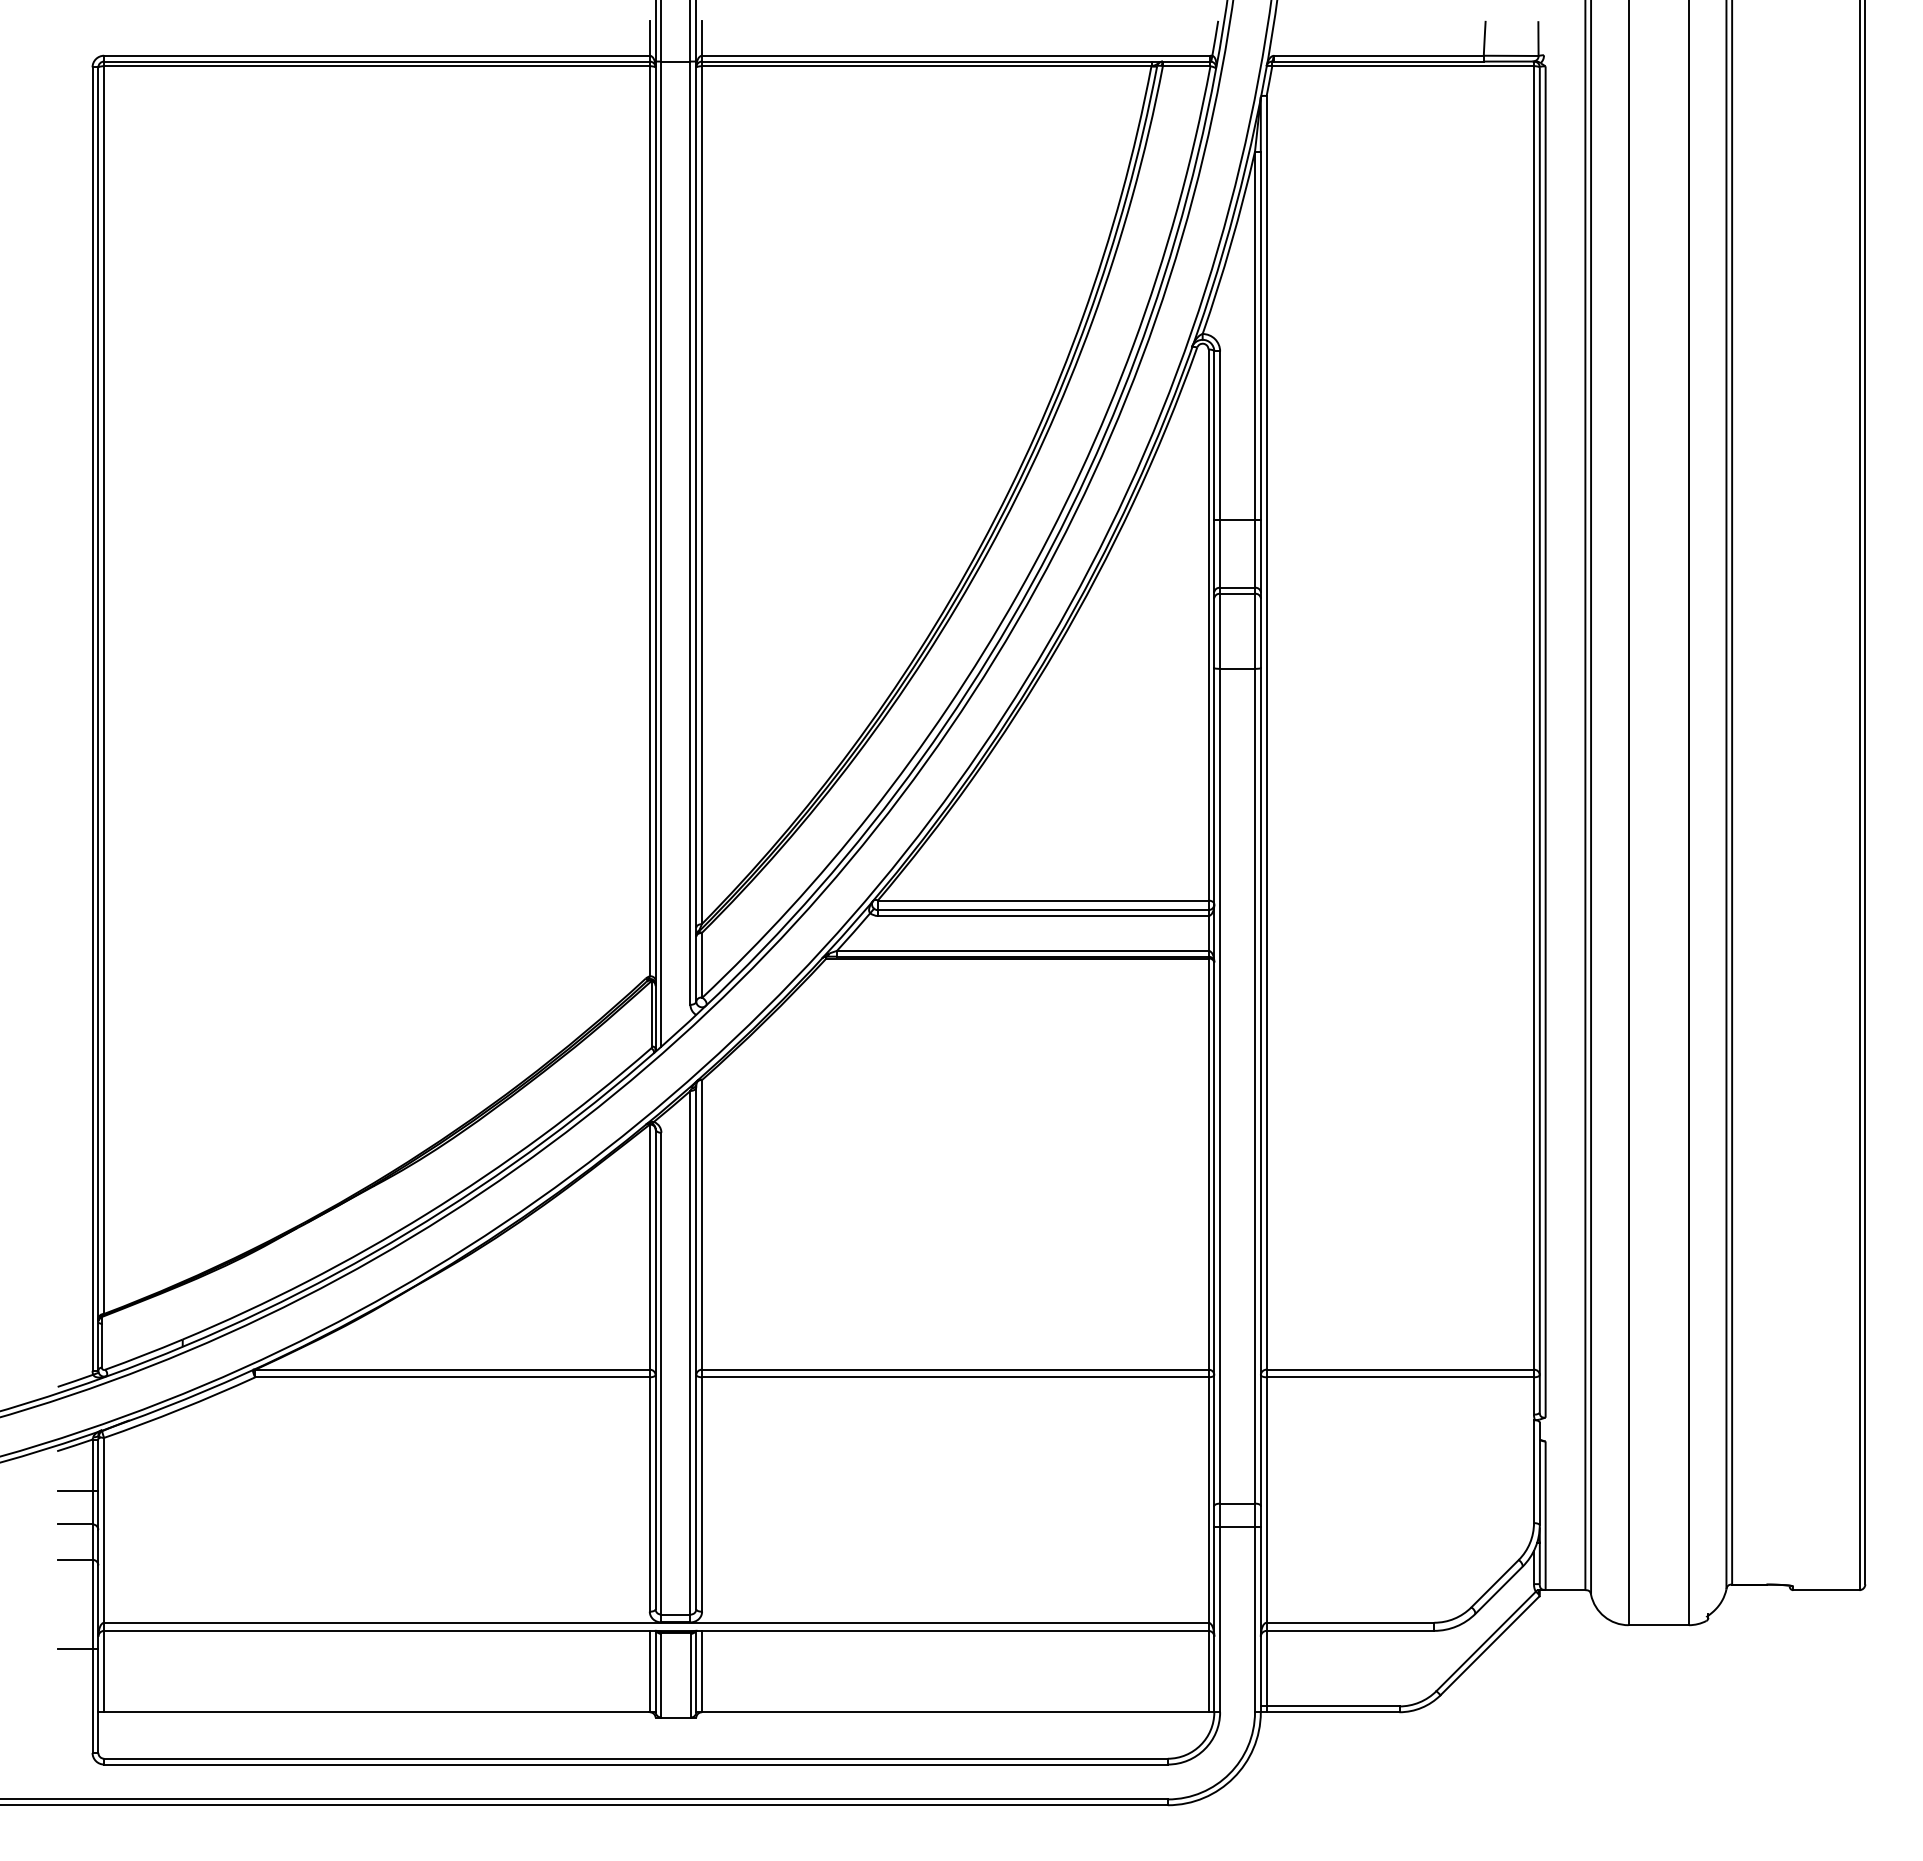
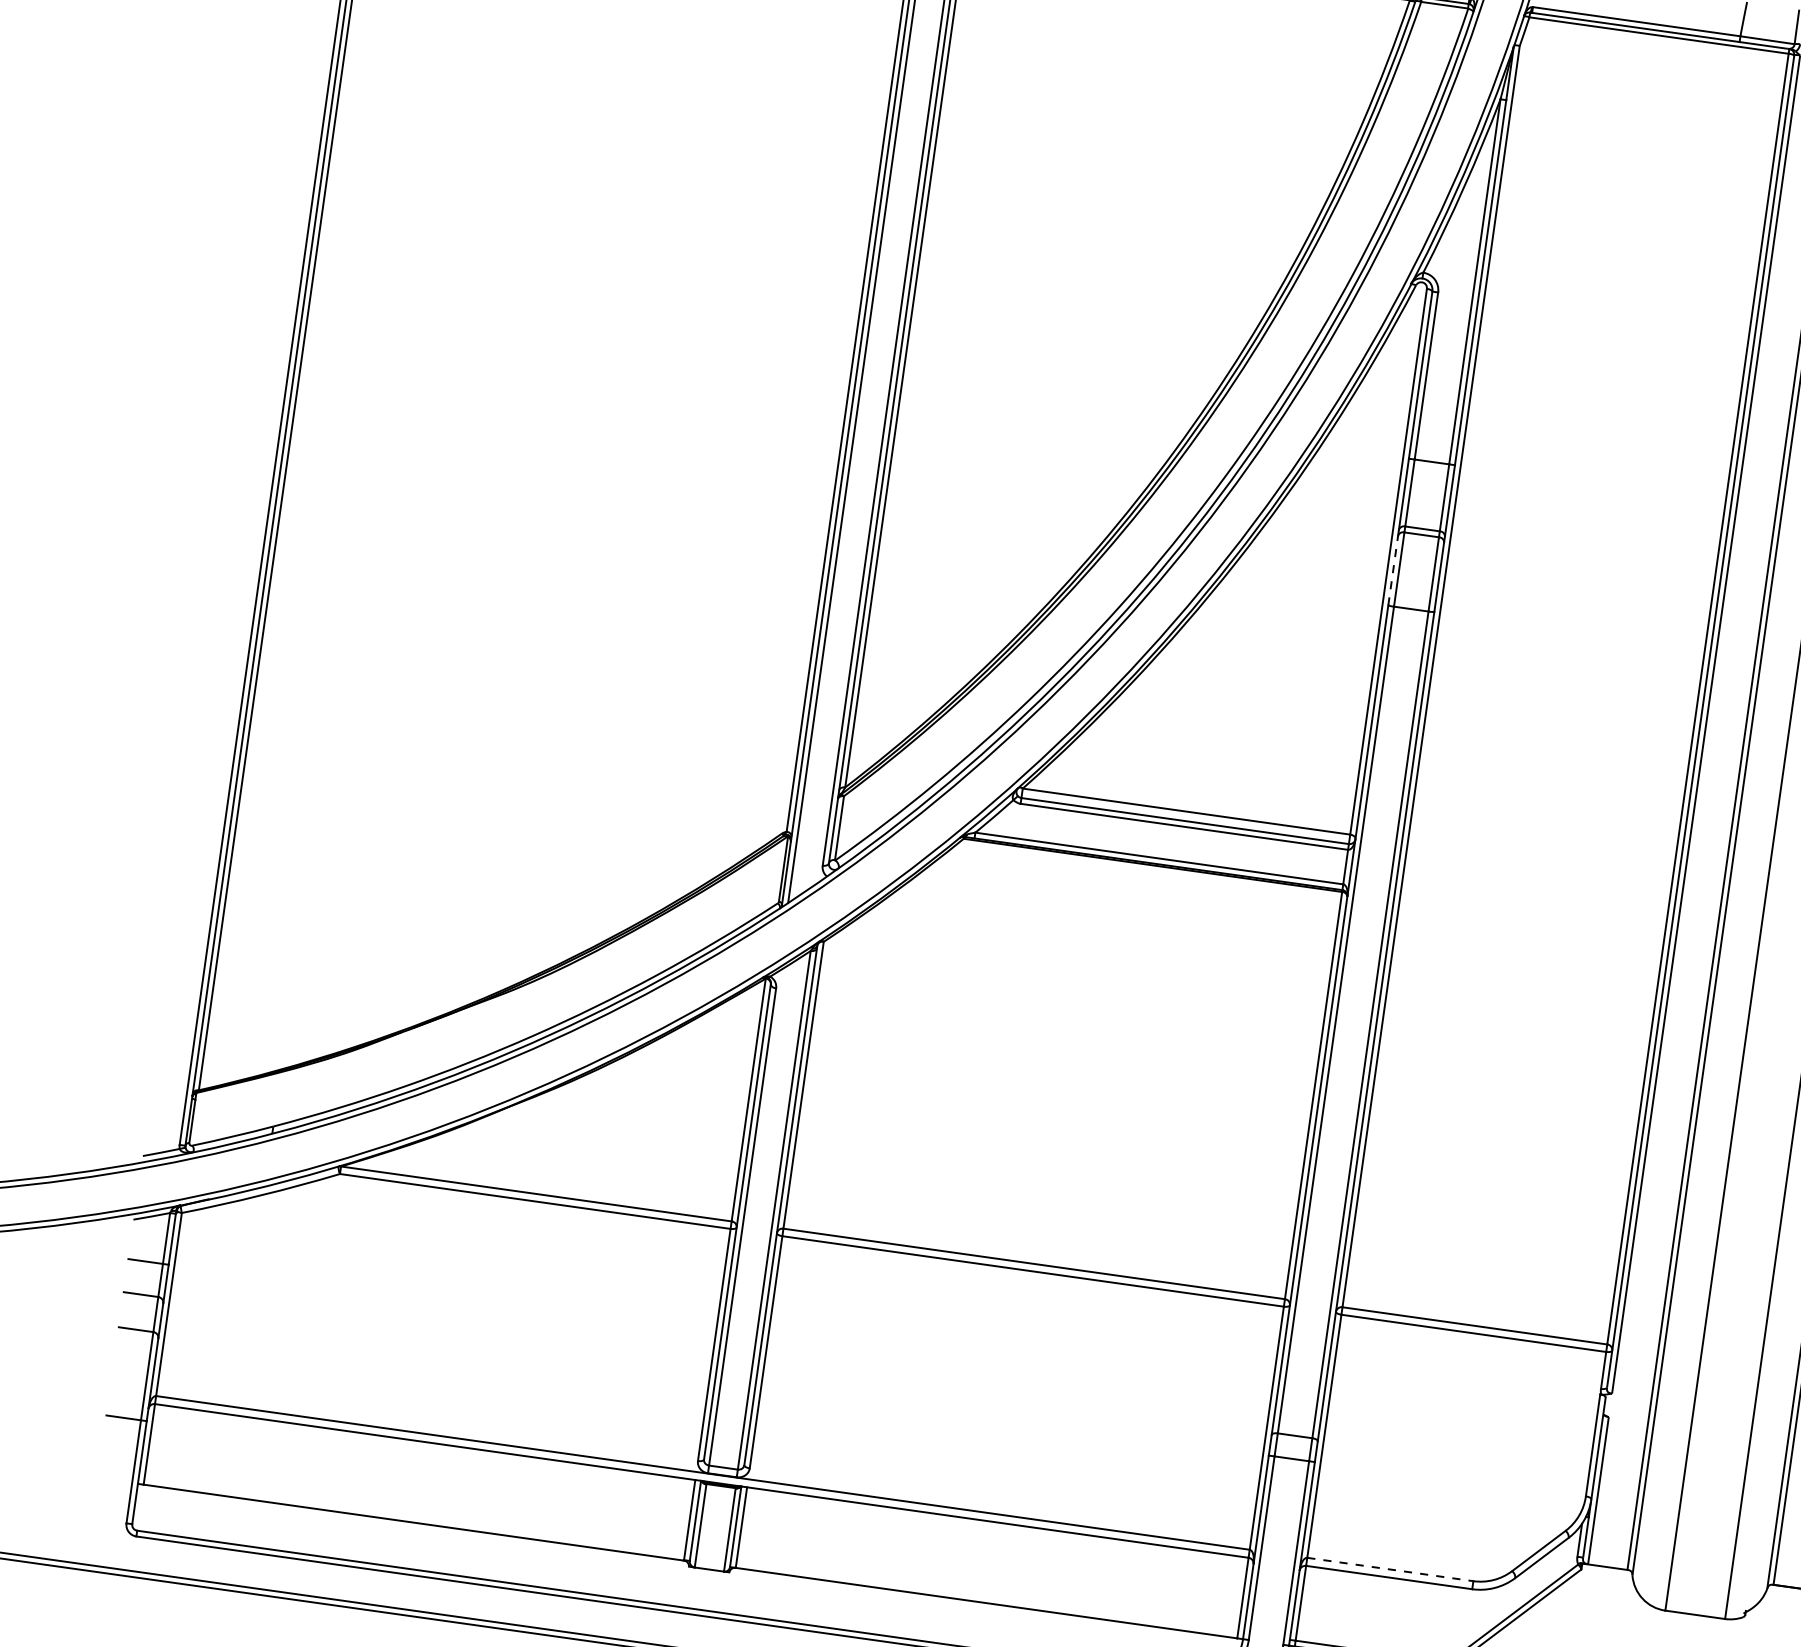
line: (1214, 632) -> (1393, 569), solid -> dashed
line: (1350, 1622) -> (1390, 1569), solid -> dashed

